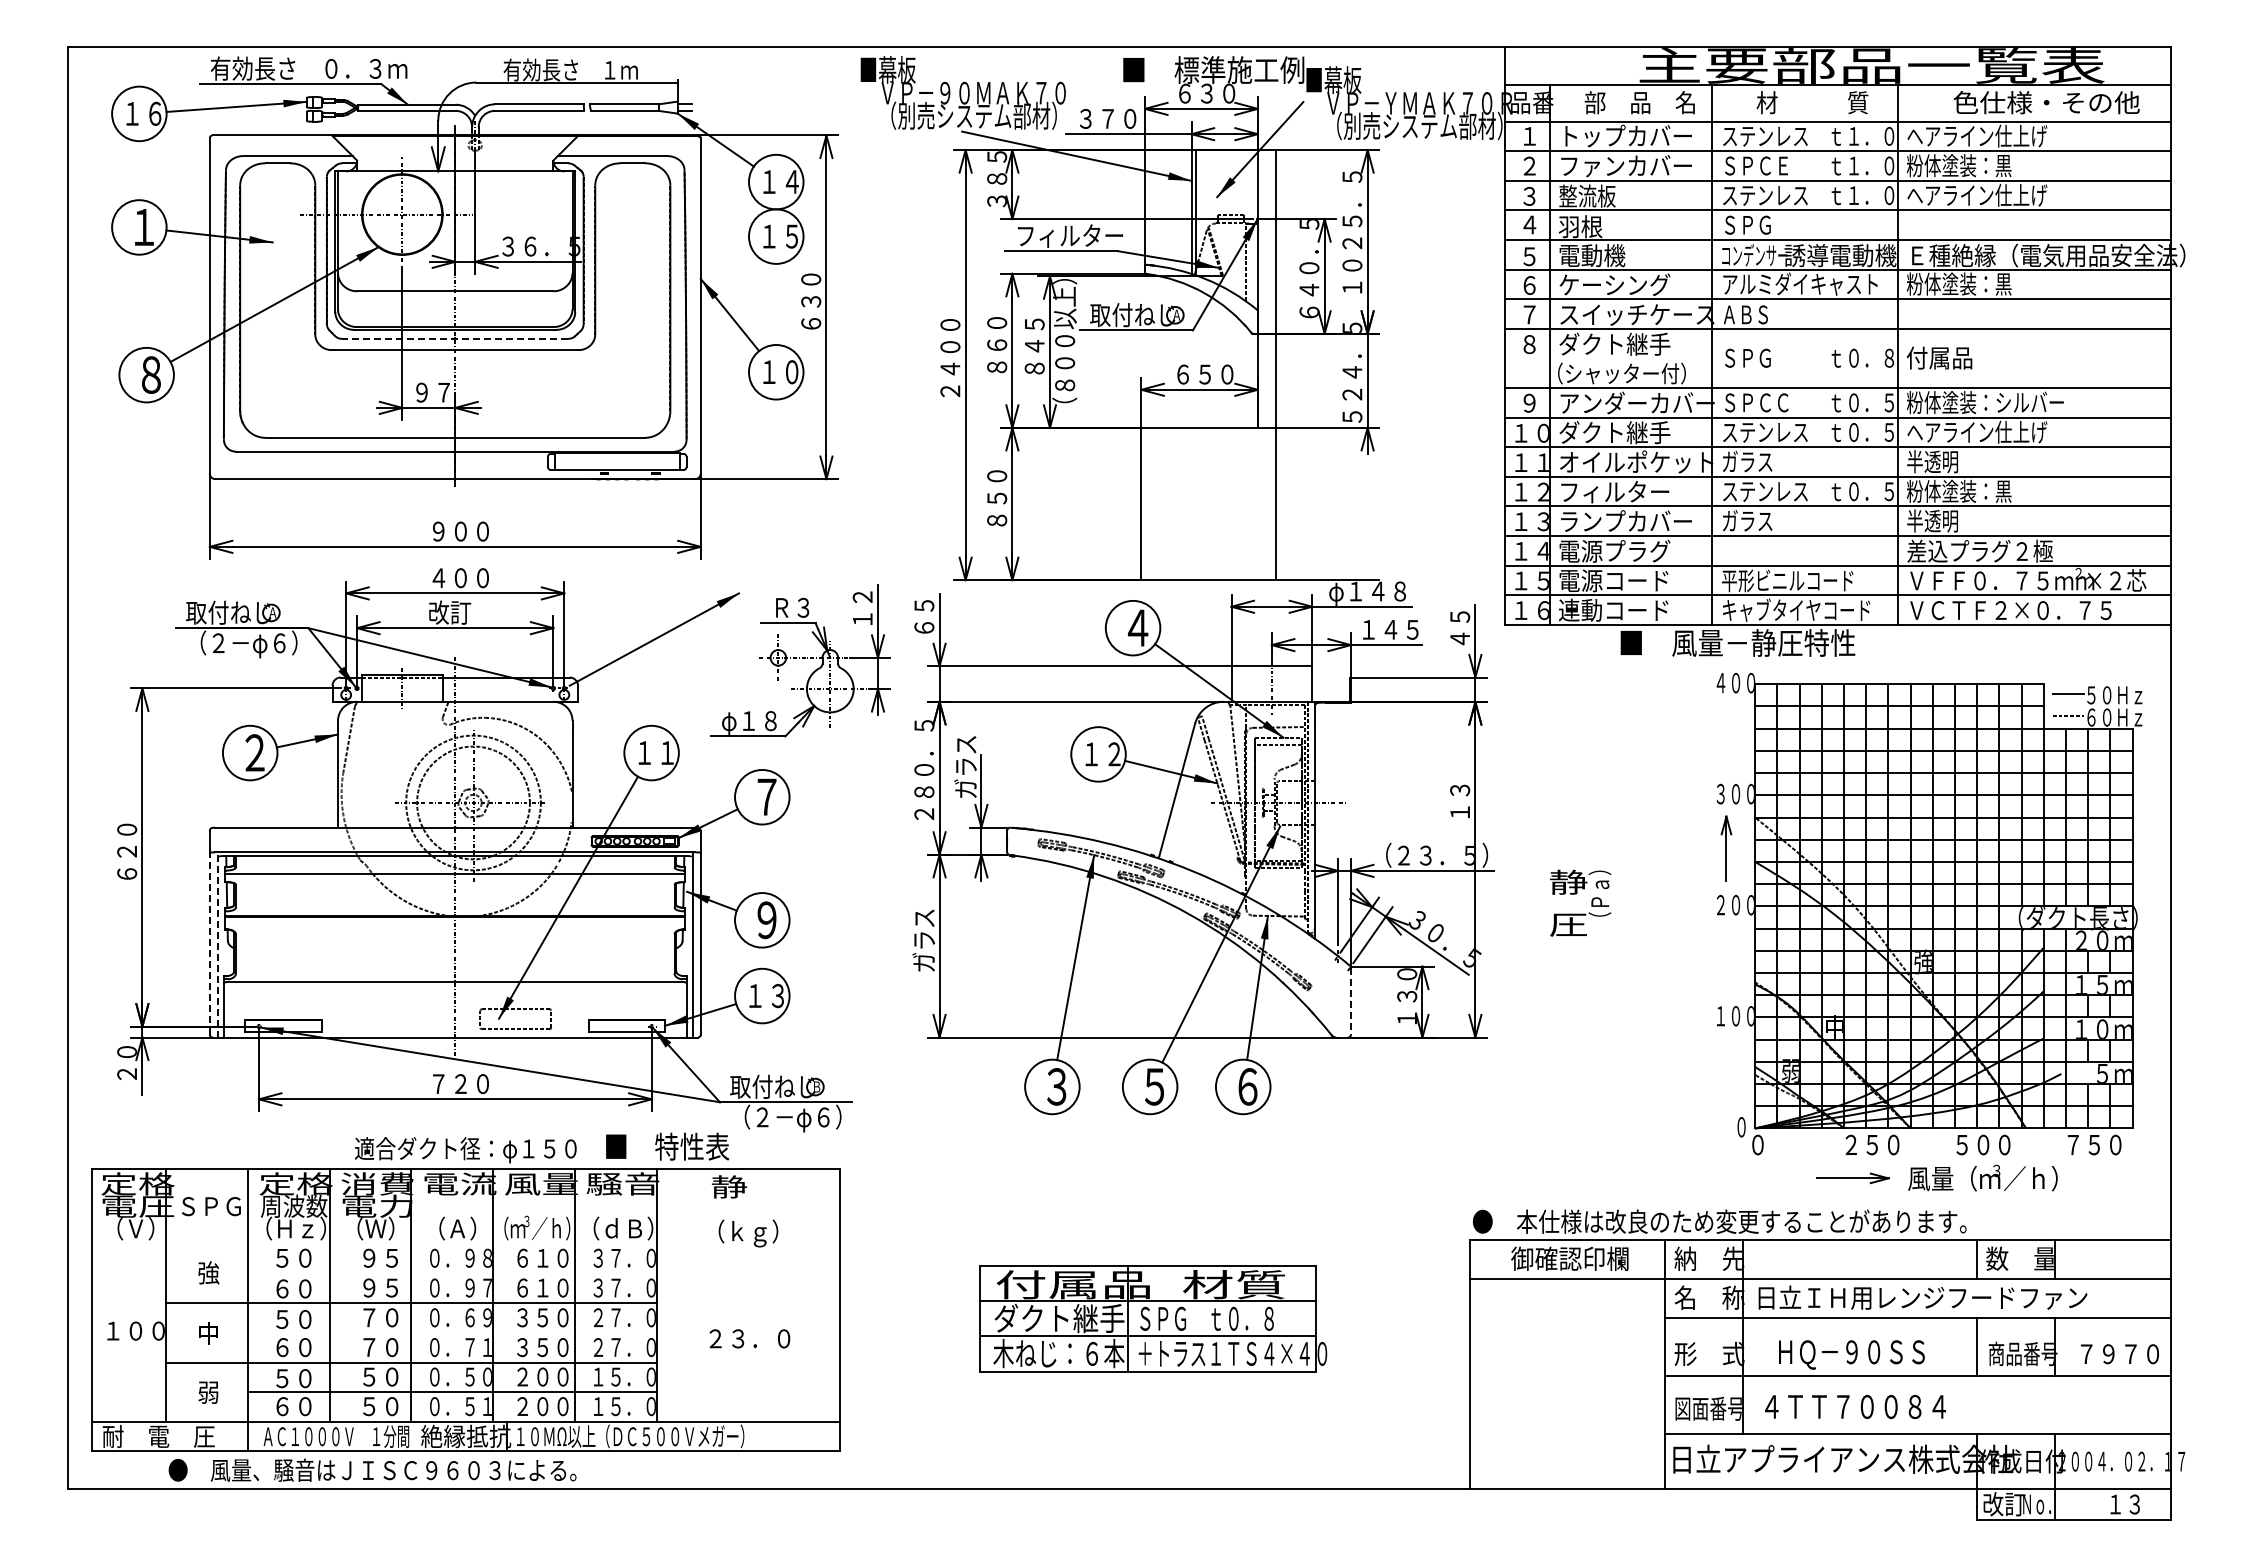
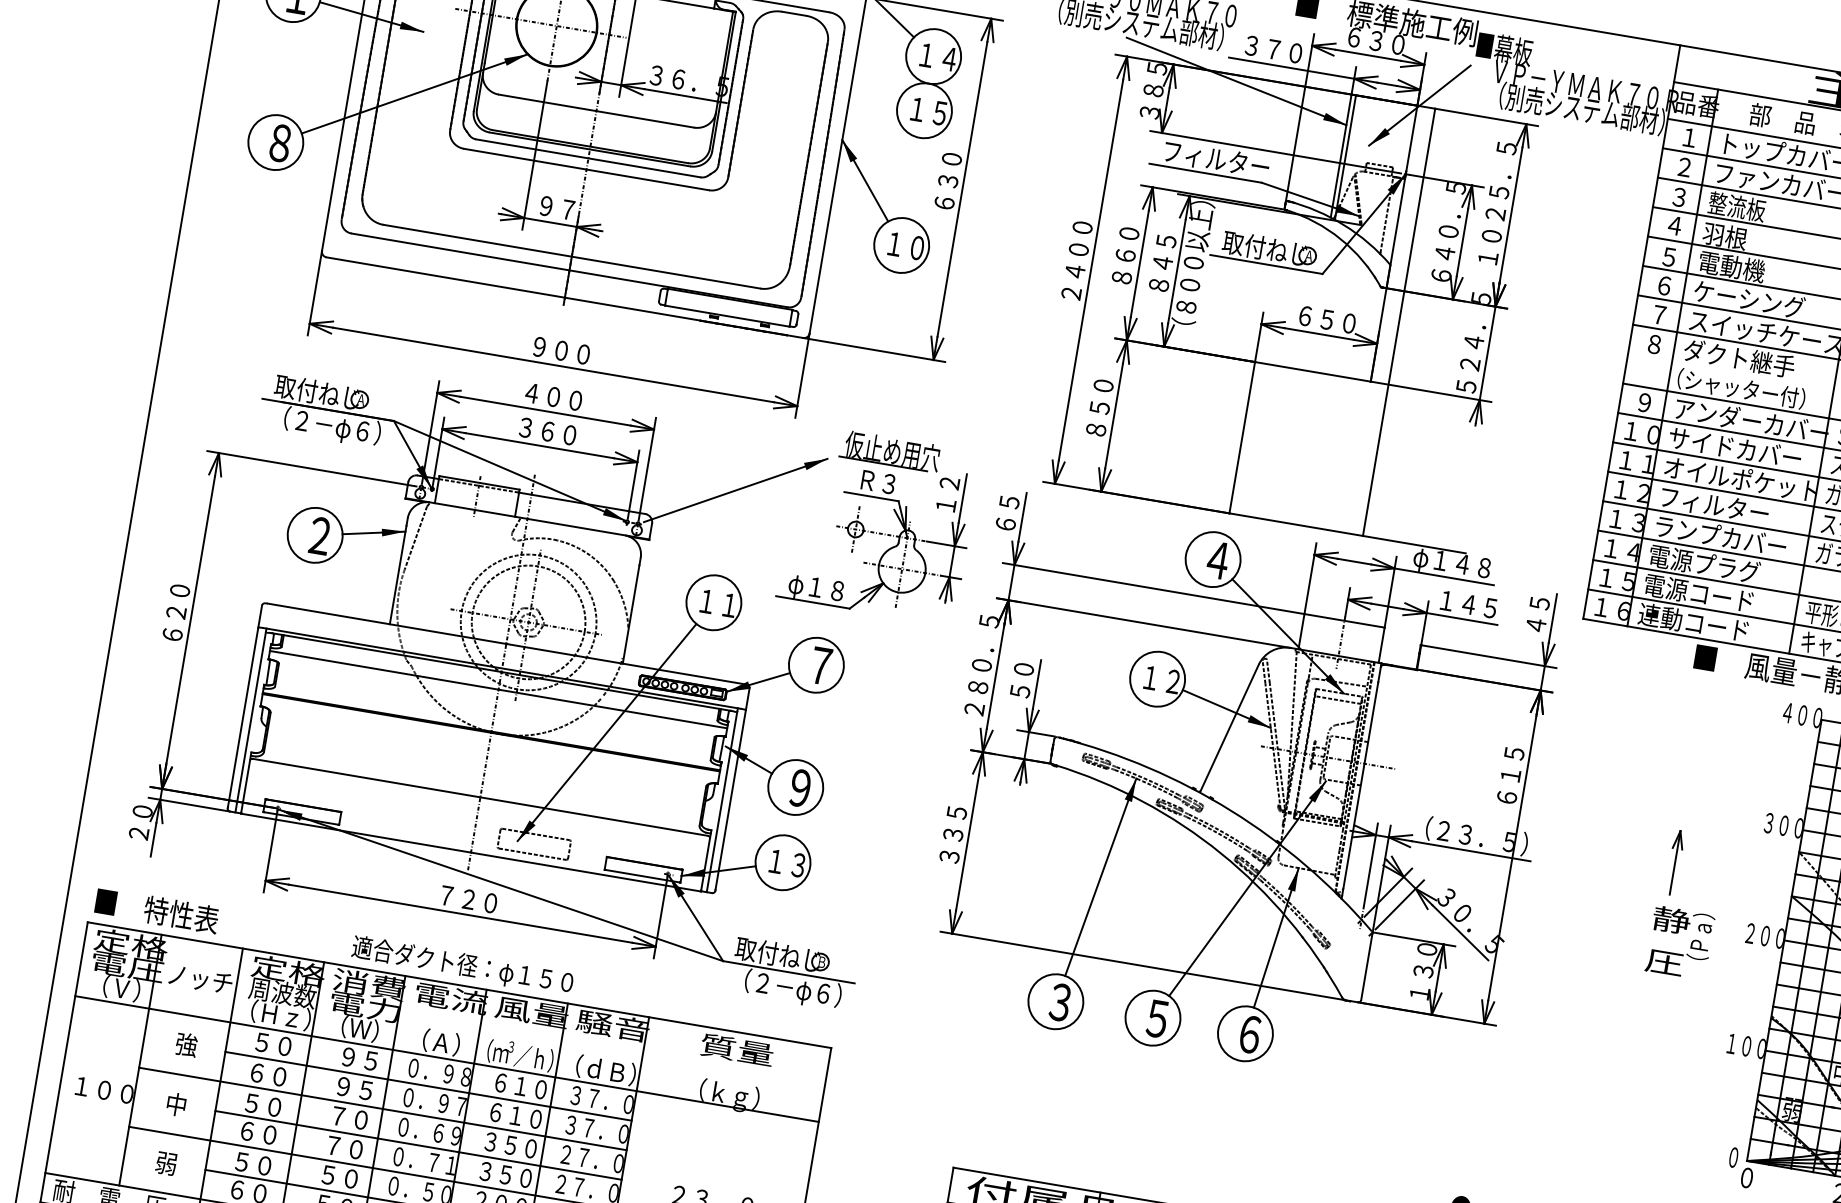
line: (455, 338) -> (588, 158), dashed -> solid
text: (1625, 432) -> (1735, 447), ダクト継手 -> サイドカバー
part: (798, 575) -> (889, 451), added
text: (458, 612) -> (545, 430), 改訂 -> ３６０
text: (965, 766) -> (1023, 668), ガラス -> ５０
text: (1460, 790) -> (1511, 775), １３ -> ６１５
part: (1726, 848) -> (1675, 862), moved
text: (1580, 902) -> (1680, 942), moved
text: (923, 940) -> (952, 834), ガラス -> ３３５
line: (209, 943) -> (242, 717), dashed -> solid
line: (218, 944) -> (251, 720), dashed -> solid
line: (1350, 1001) -> (1366, 966), dashed -> solid
text: (667, 1146) -> (157, 910), moved
text: (747, 1186) -> (736, 1049), 静 -> 質量
text: (211, 1206) -> (200, 979), ＳＰＧ -> ノッチ
line: (465, 1243) -> (446, 1058), added
line: (451, 1273) -> (427, 1086), added
line: (451, 1333) -> (417, 1145), added

